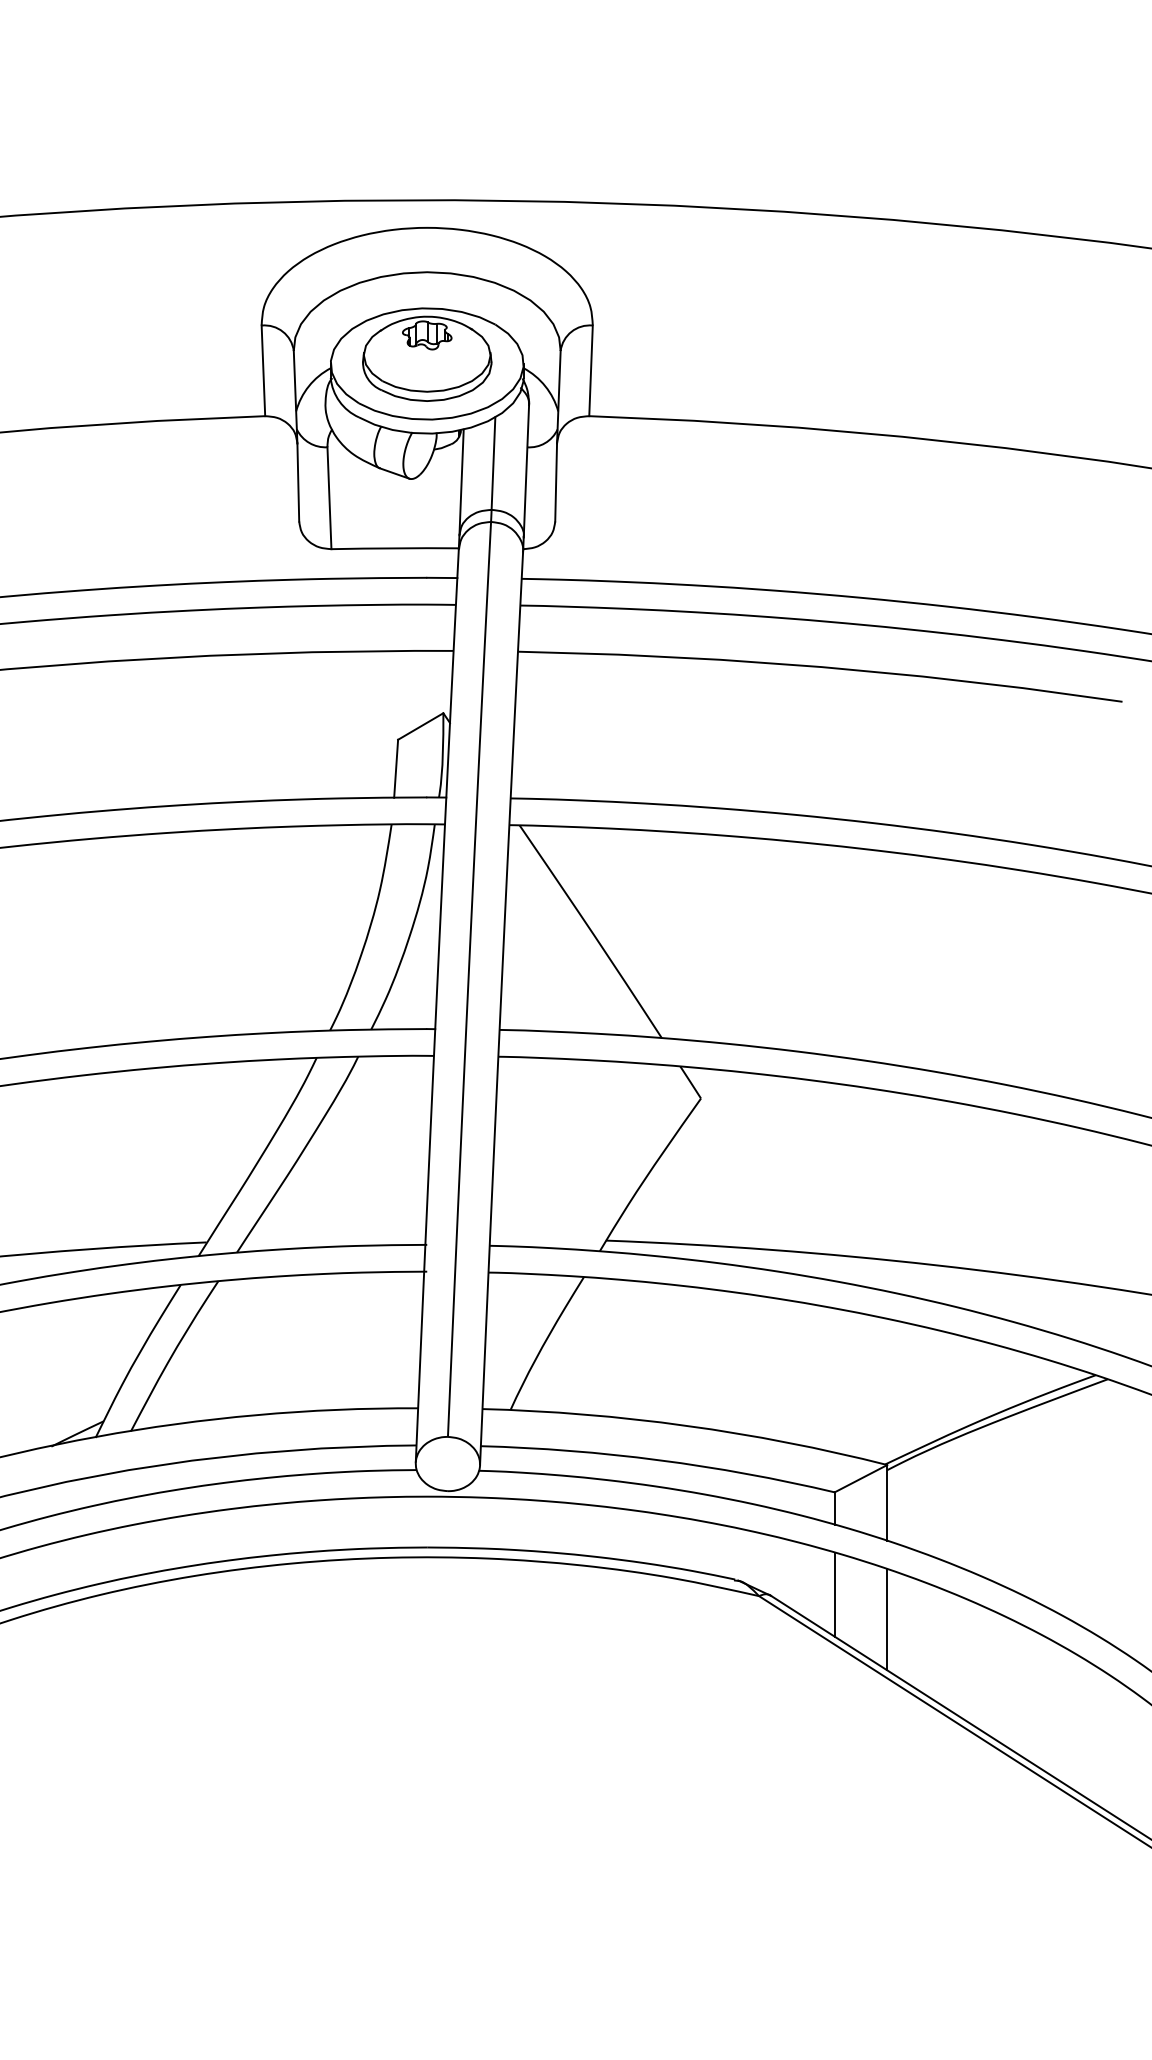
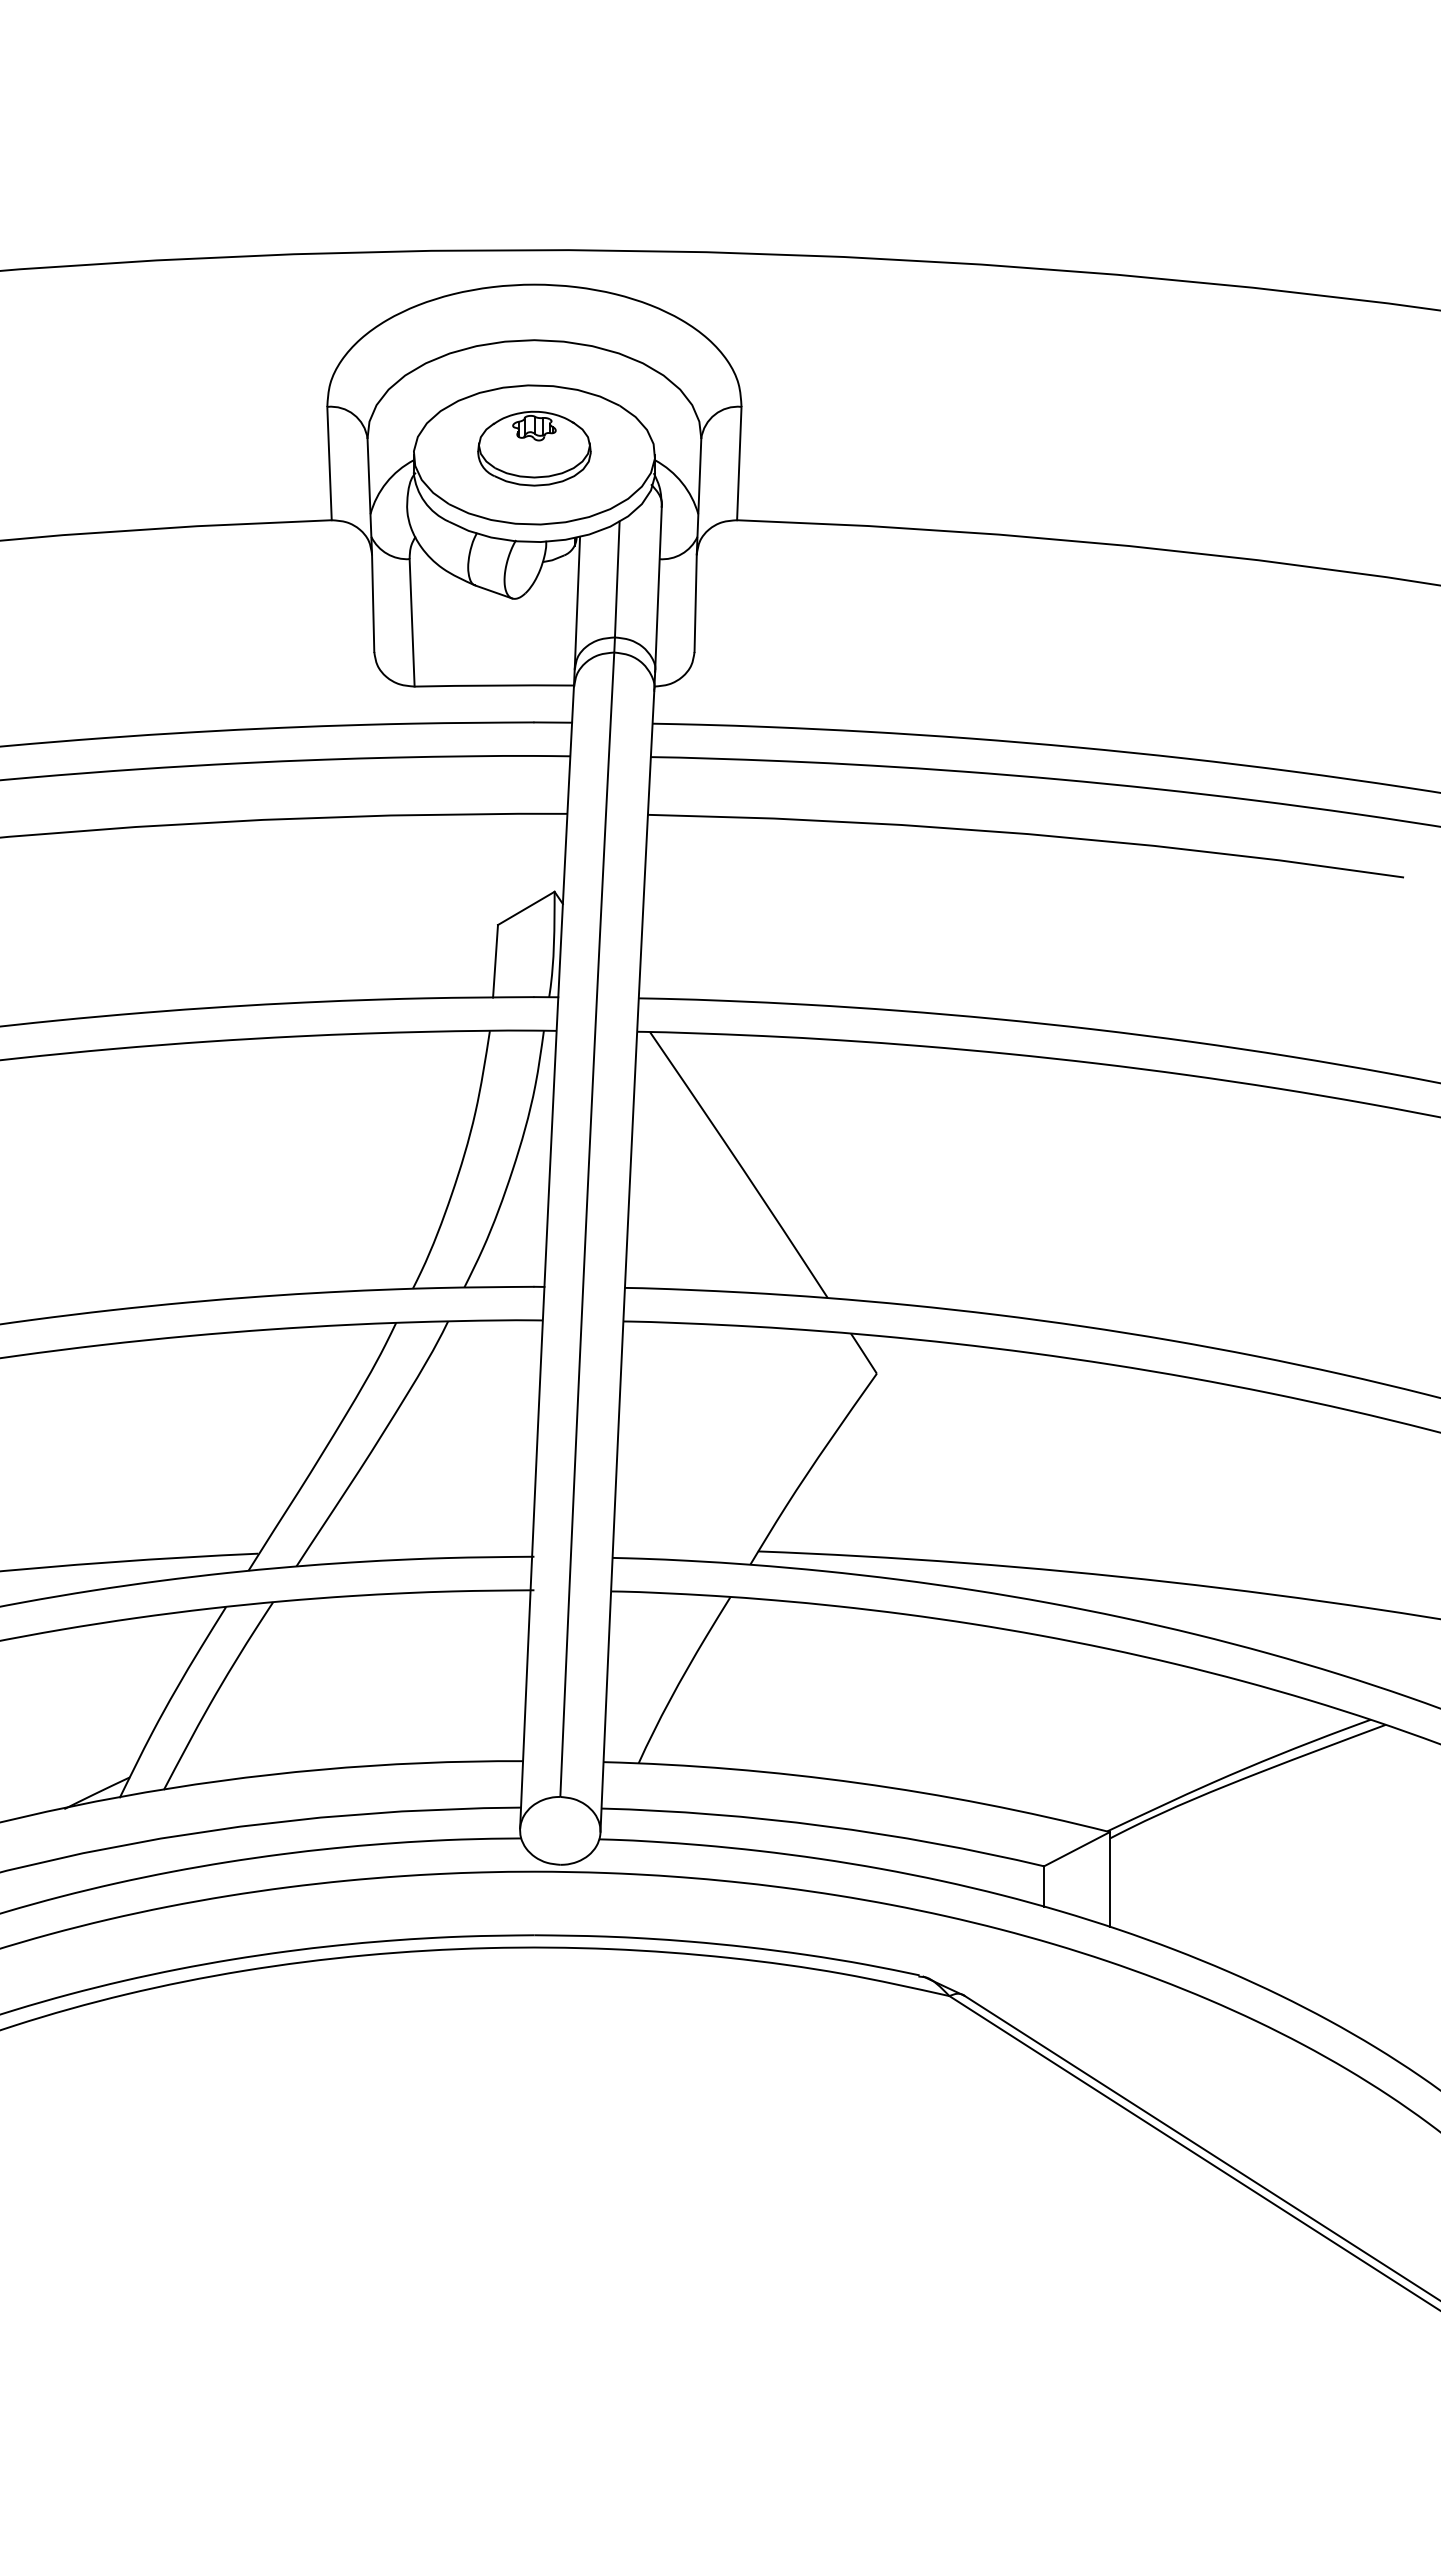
part: (427, 358) -> (534, 448), size x0.7
line: (835, 1594) -> (1044, 1993), removed
line: (887, 1619) -> (1109, 2025), removed

